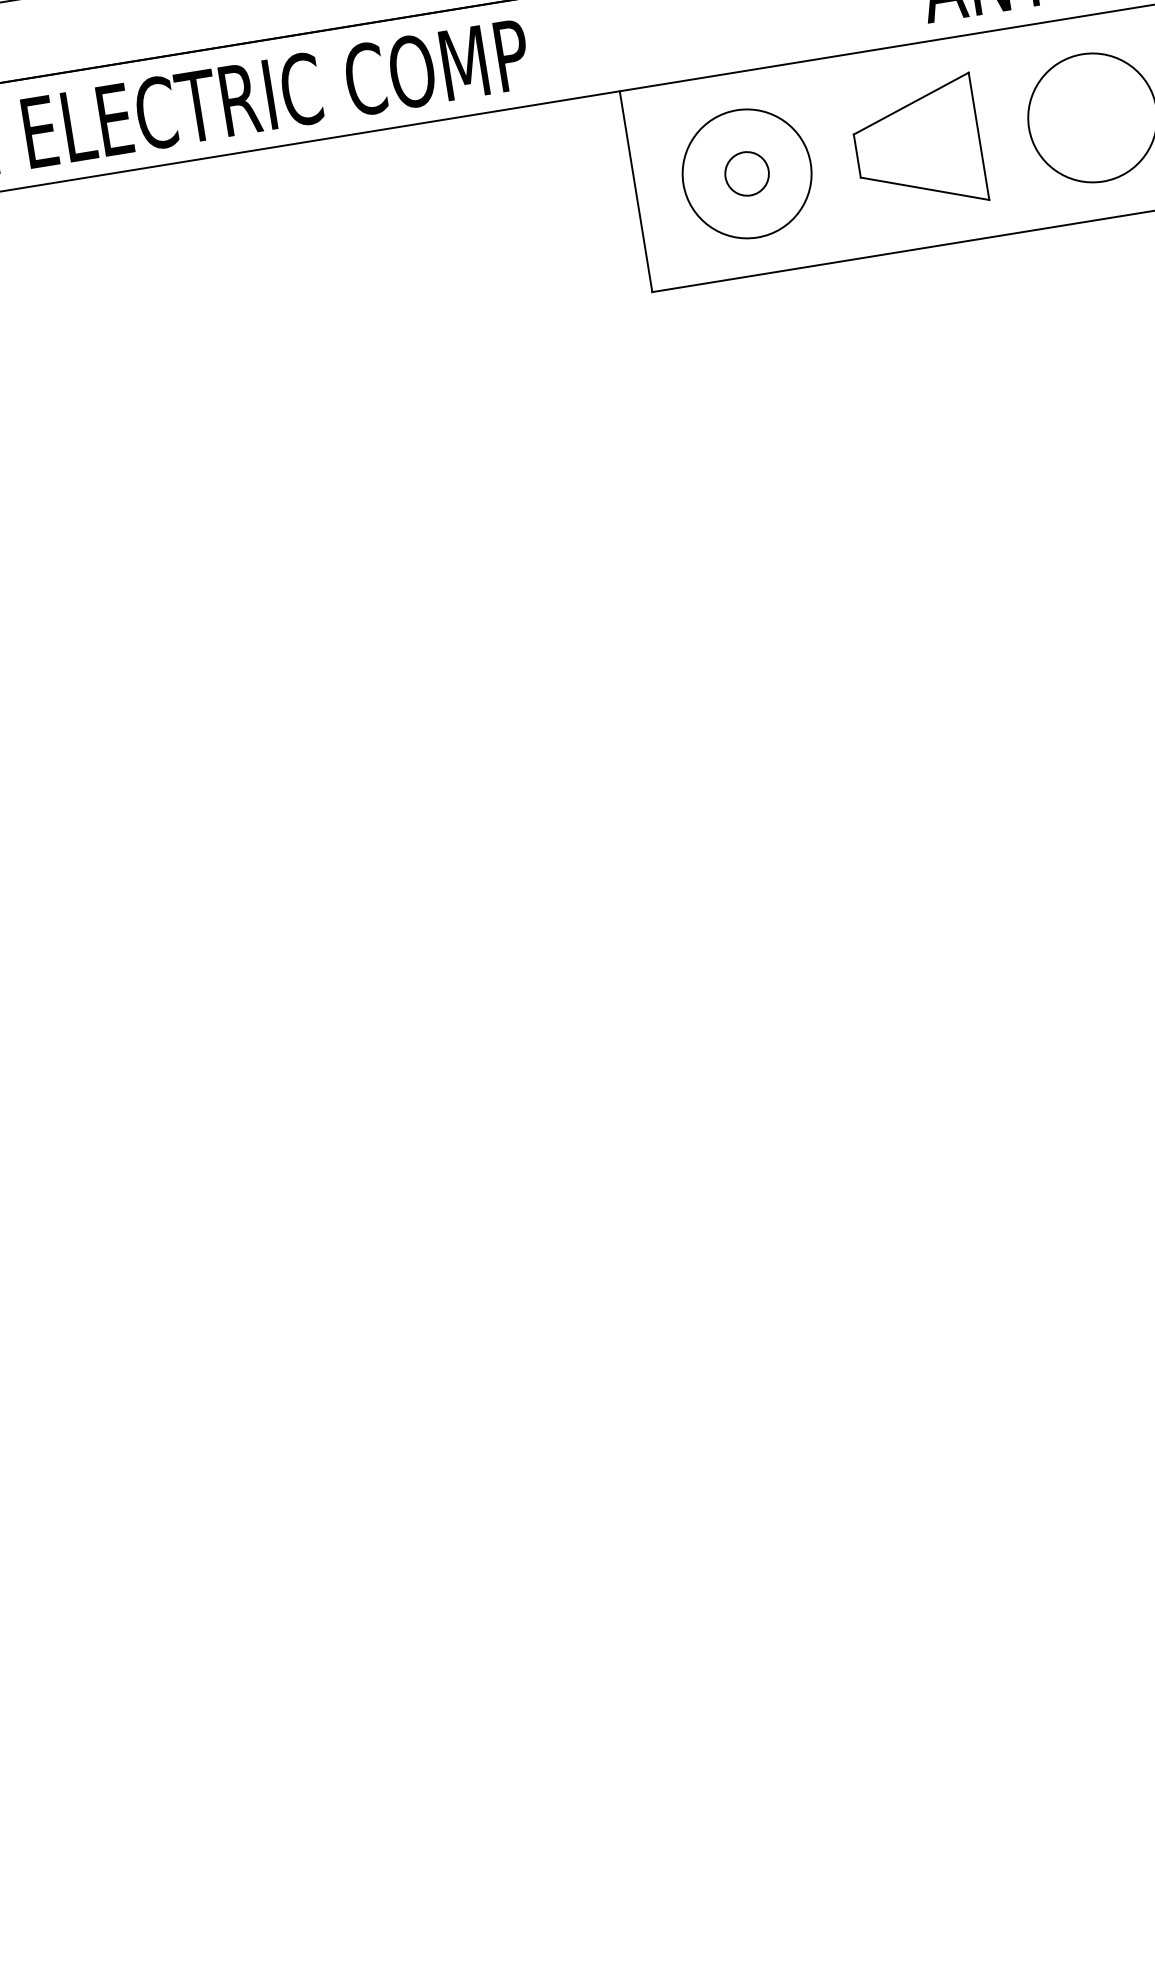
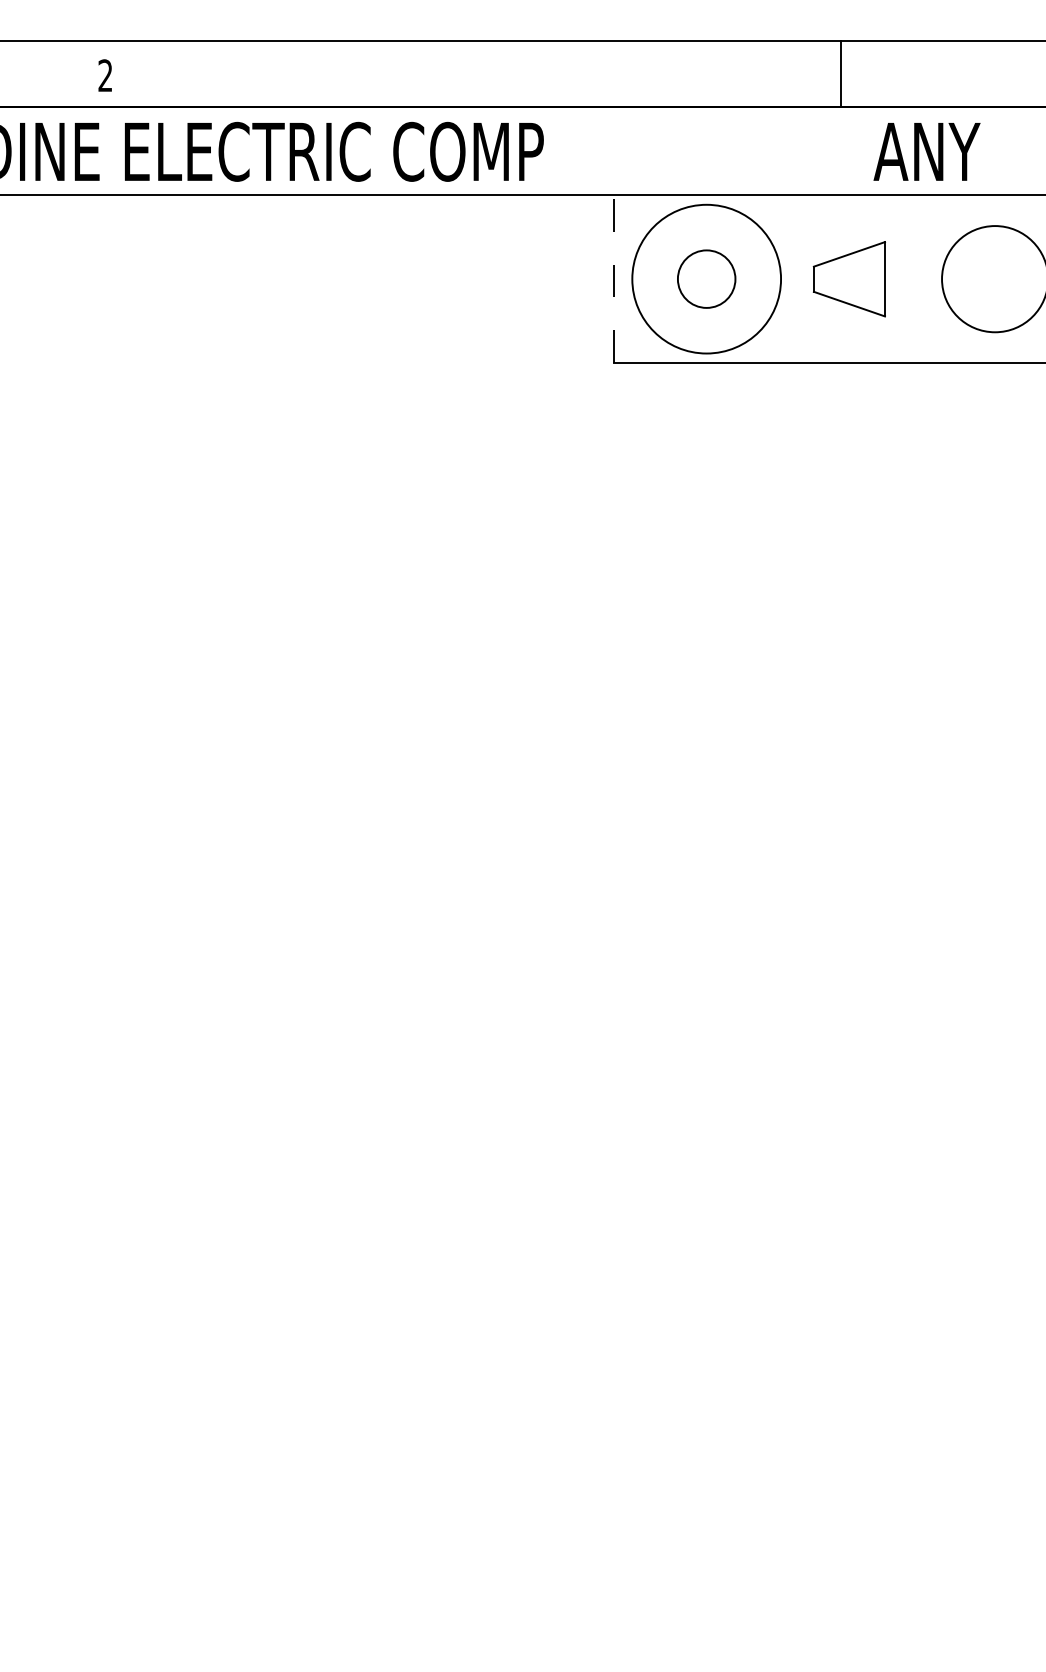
part: (918, 146) -> (849, 279), size x0.7
circle: (746, 174) -> (706, 279), size x1.4
circle: (746, 174) -> (706, 279), size x1.6
line: (636, 192) -> (614, 279), solid -> dashed

